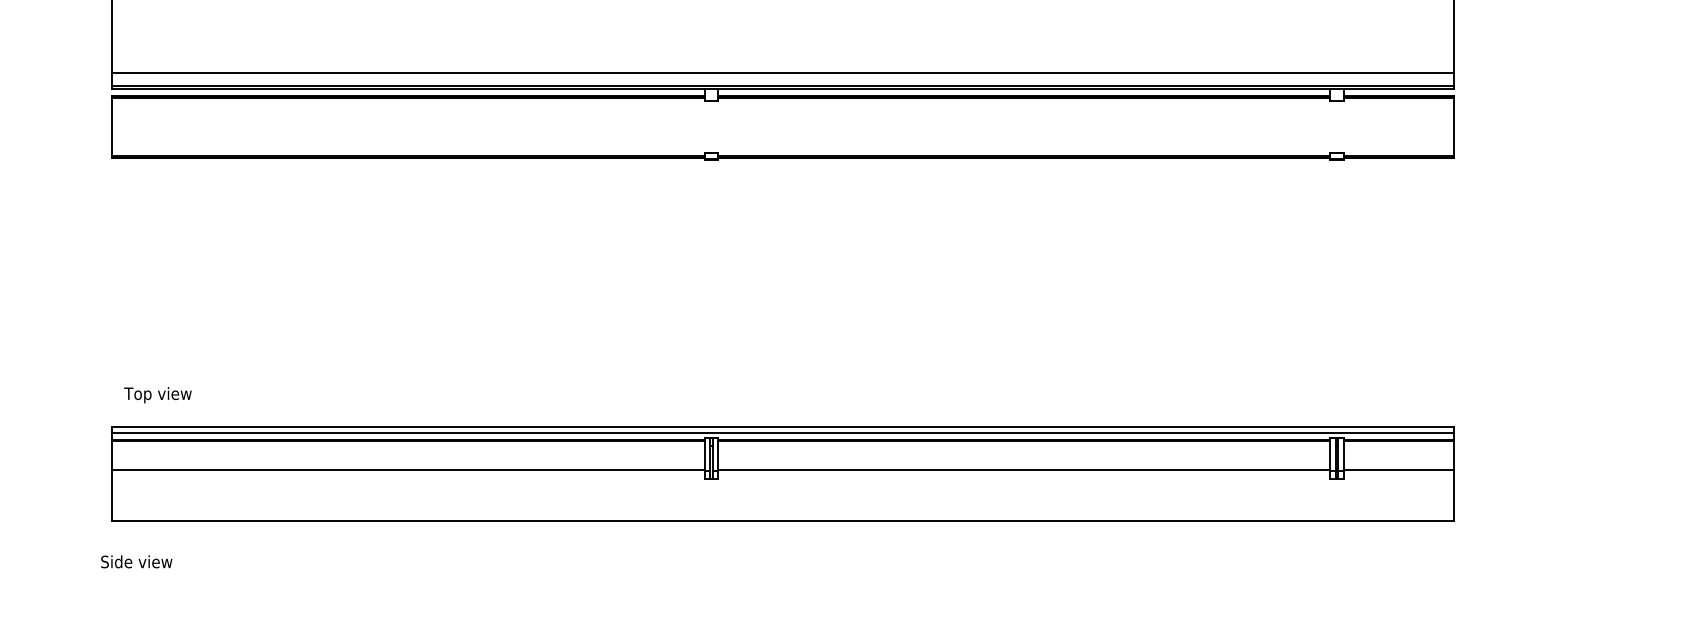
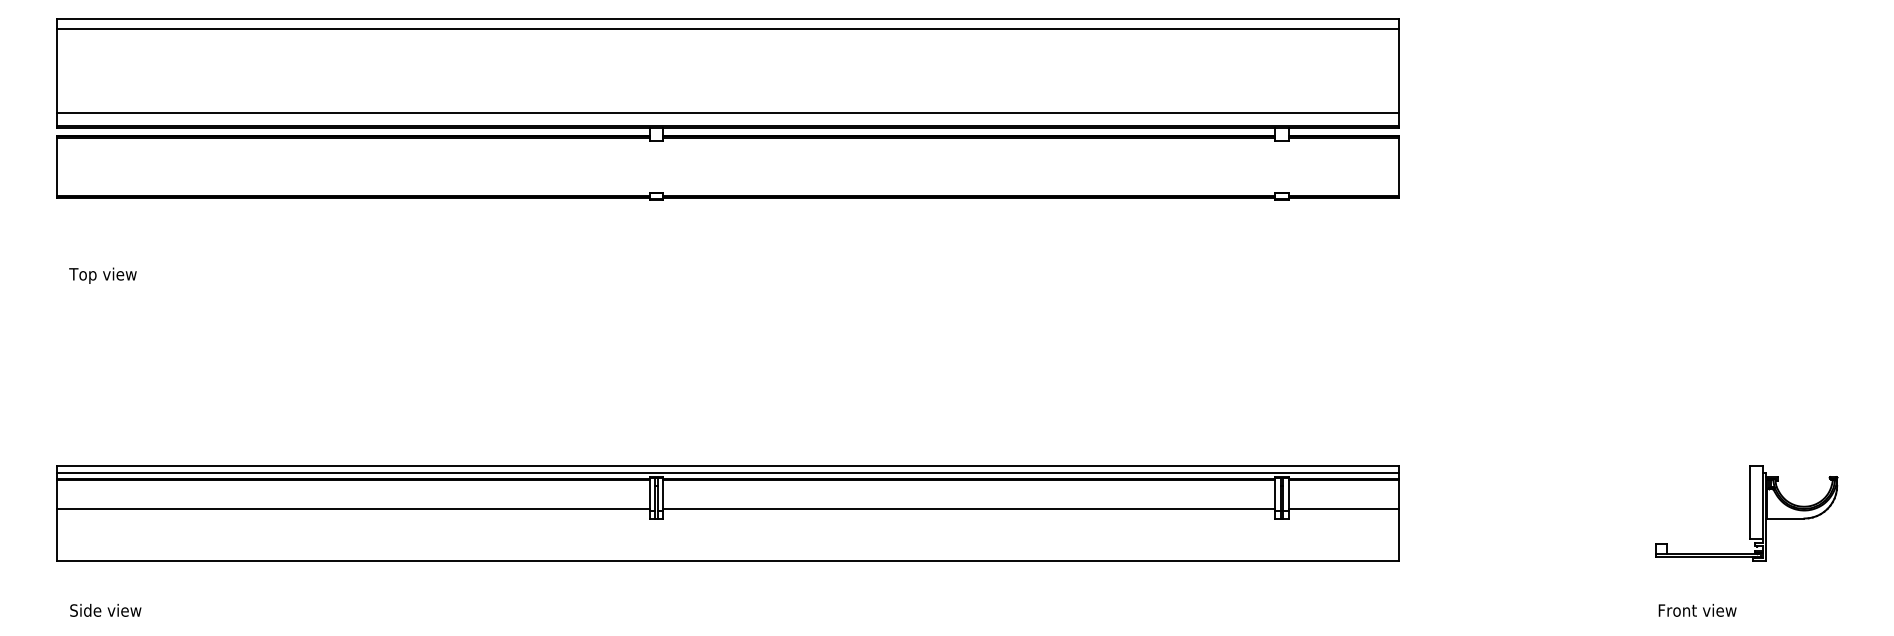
text: (157, 394) -> (102, 275), moved
text: (136, 560) -> (105, 609), moved

